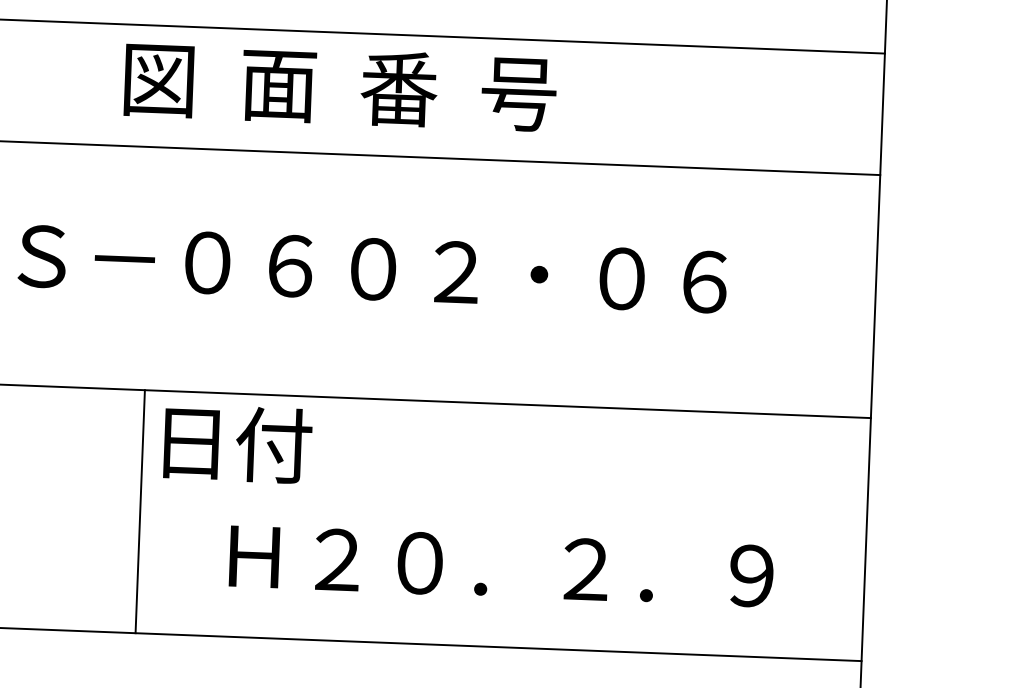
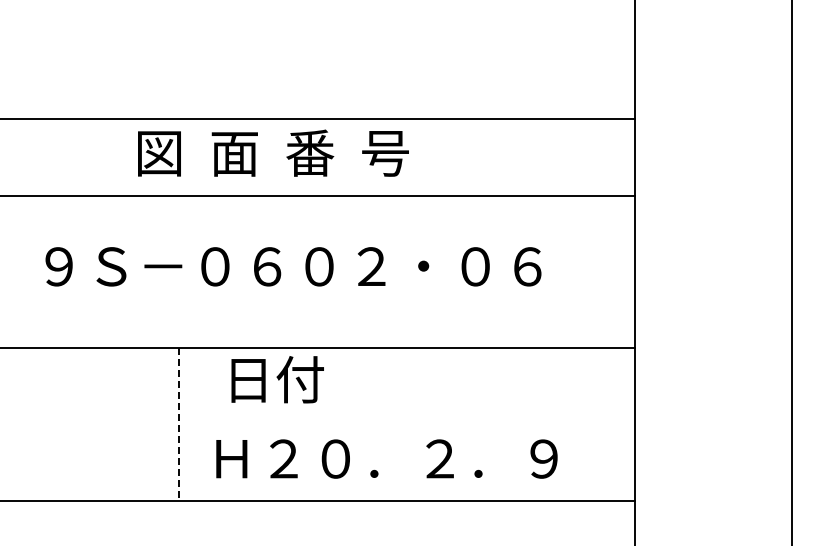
text: (340, 85) -> (273, 152), moved
text: (237, 443) -> (277, 379), moved
line: (140, 511) -> (179, 424), solid -> dashed
text: (500, 565) -> (386, 458), moved

